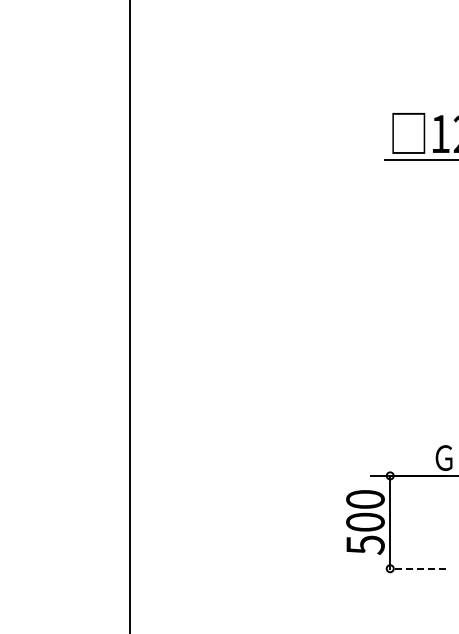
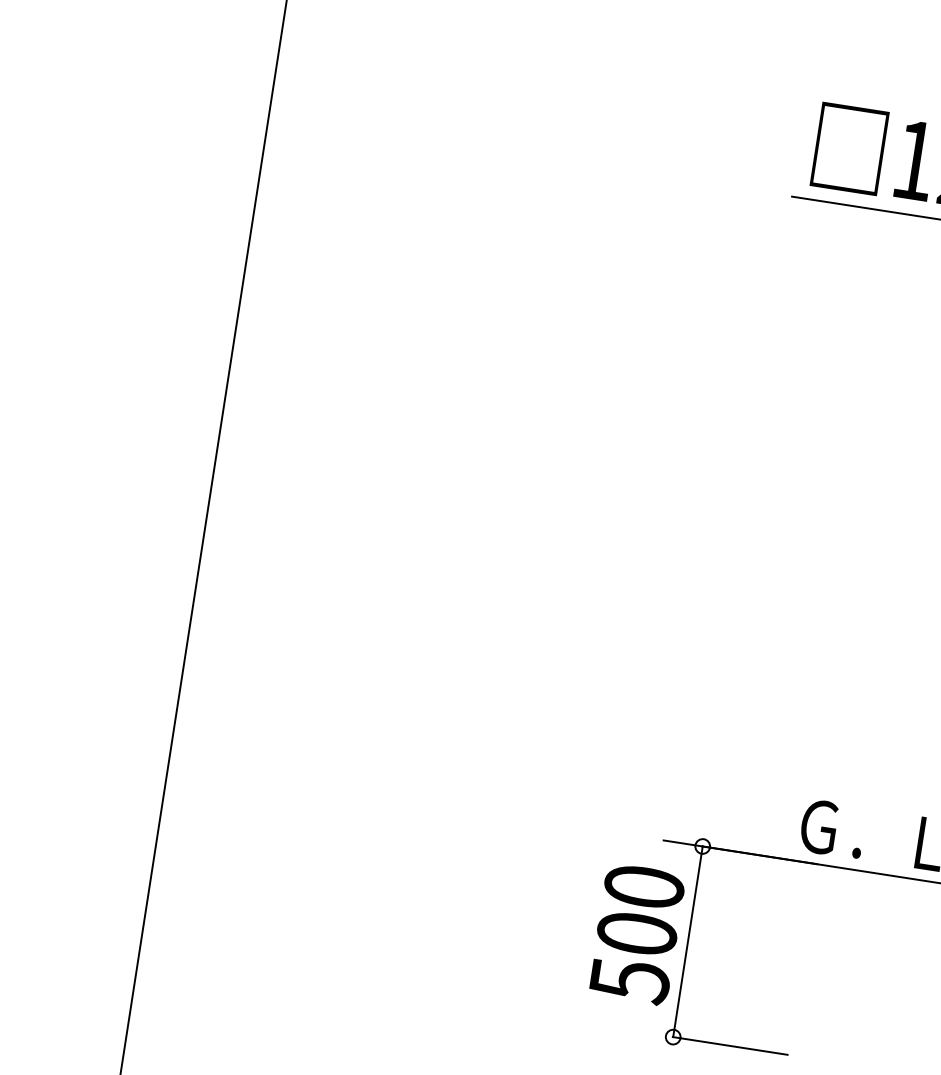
line: (418, 568) -> (731, 1045), dashed -> solid

